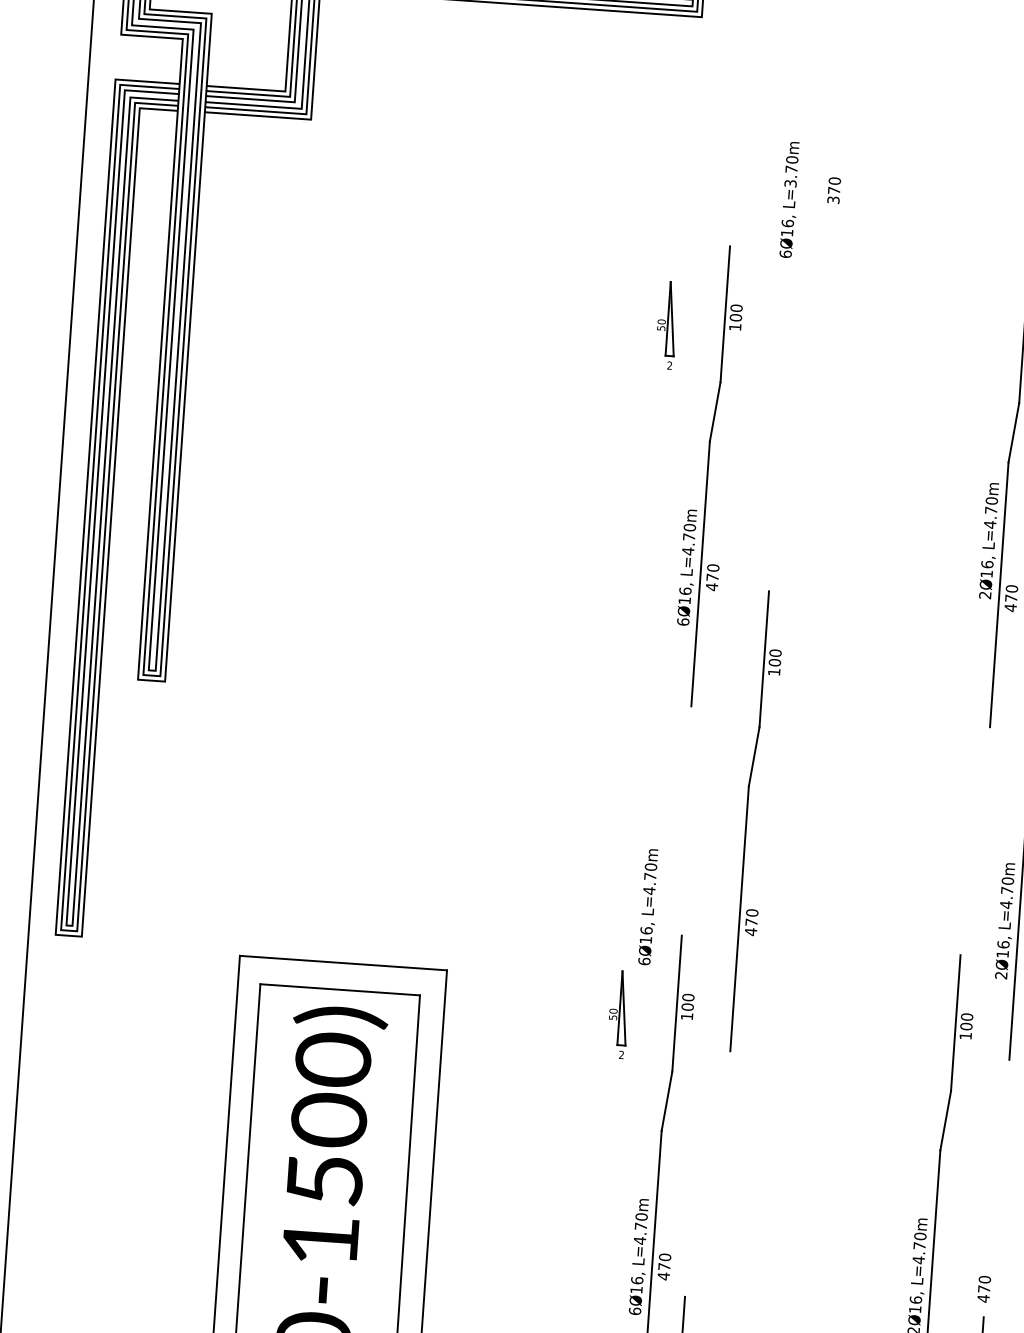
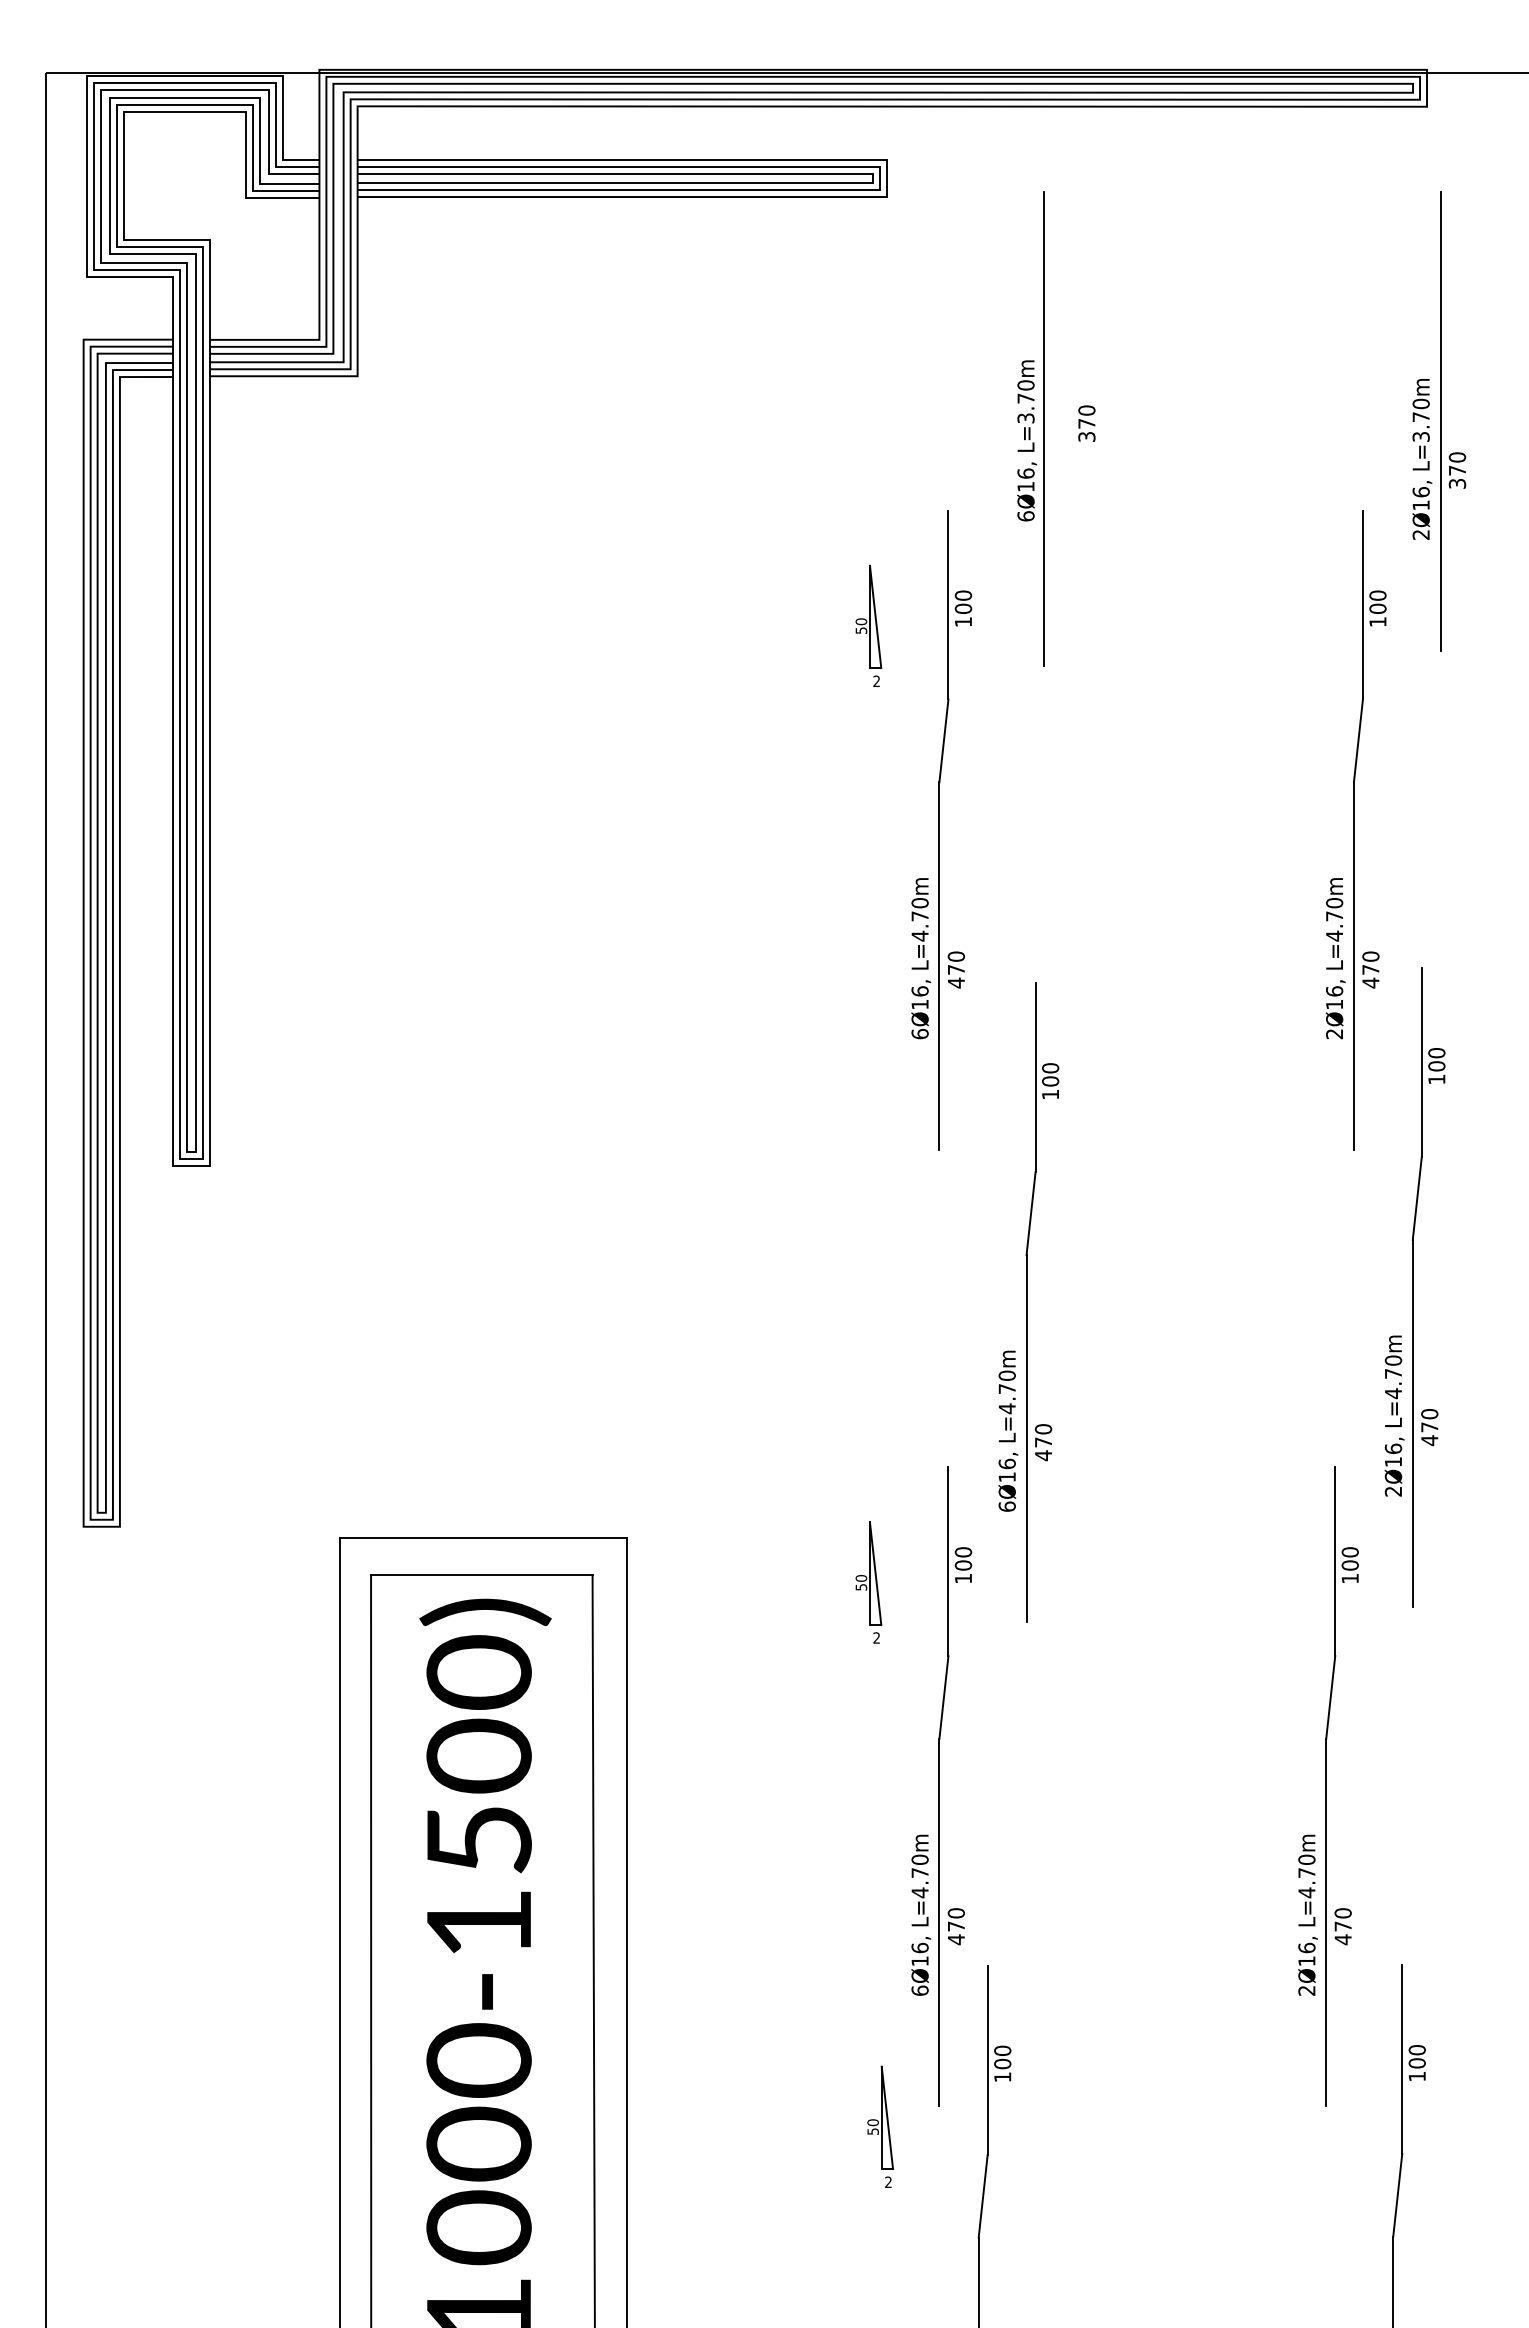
line: (803, 191) -> (1044, 428), added
text: (989, 540) -> (1335, 958), moved
text: (649, 906) -> (1008, 1430), moved
text: (983, 1289) -> (1342, 1926), moved

